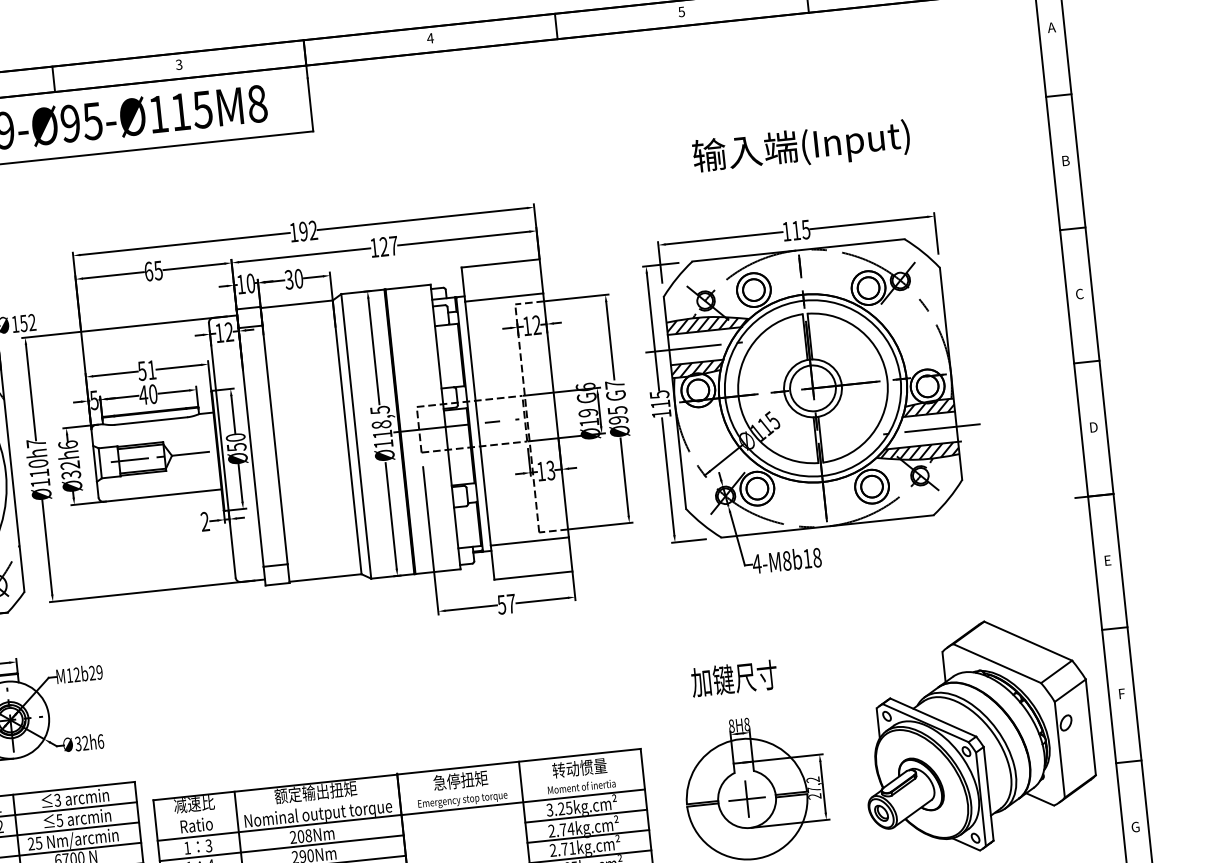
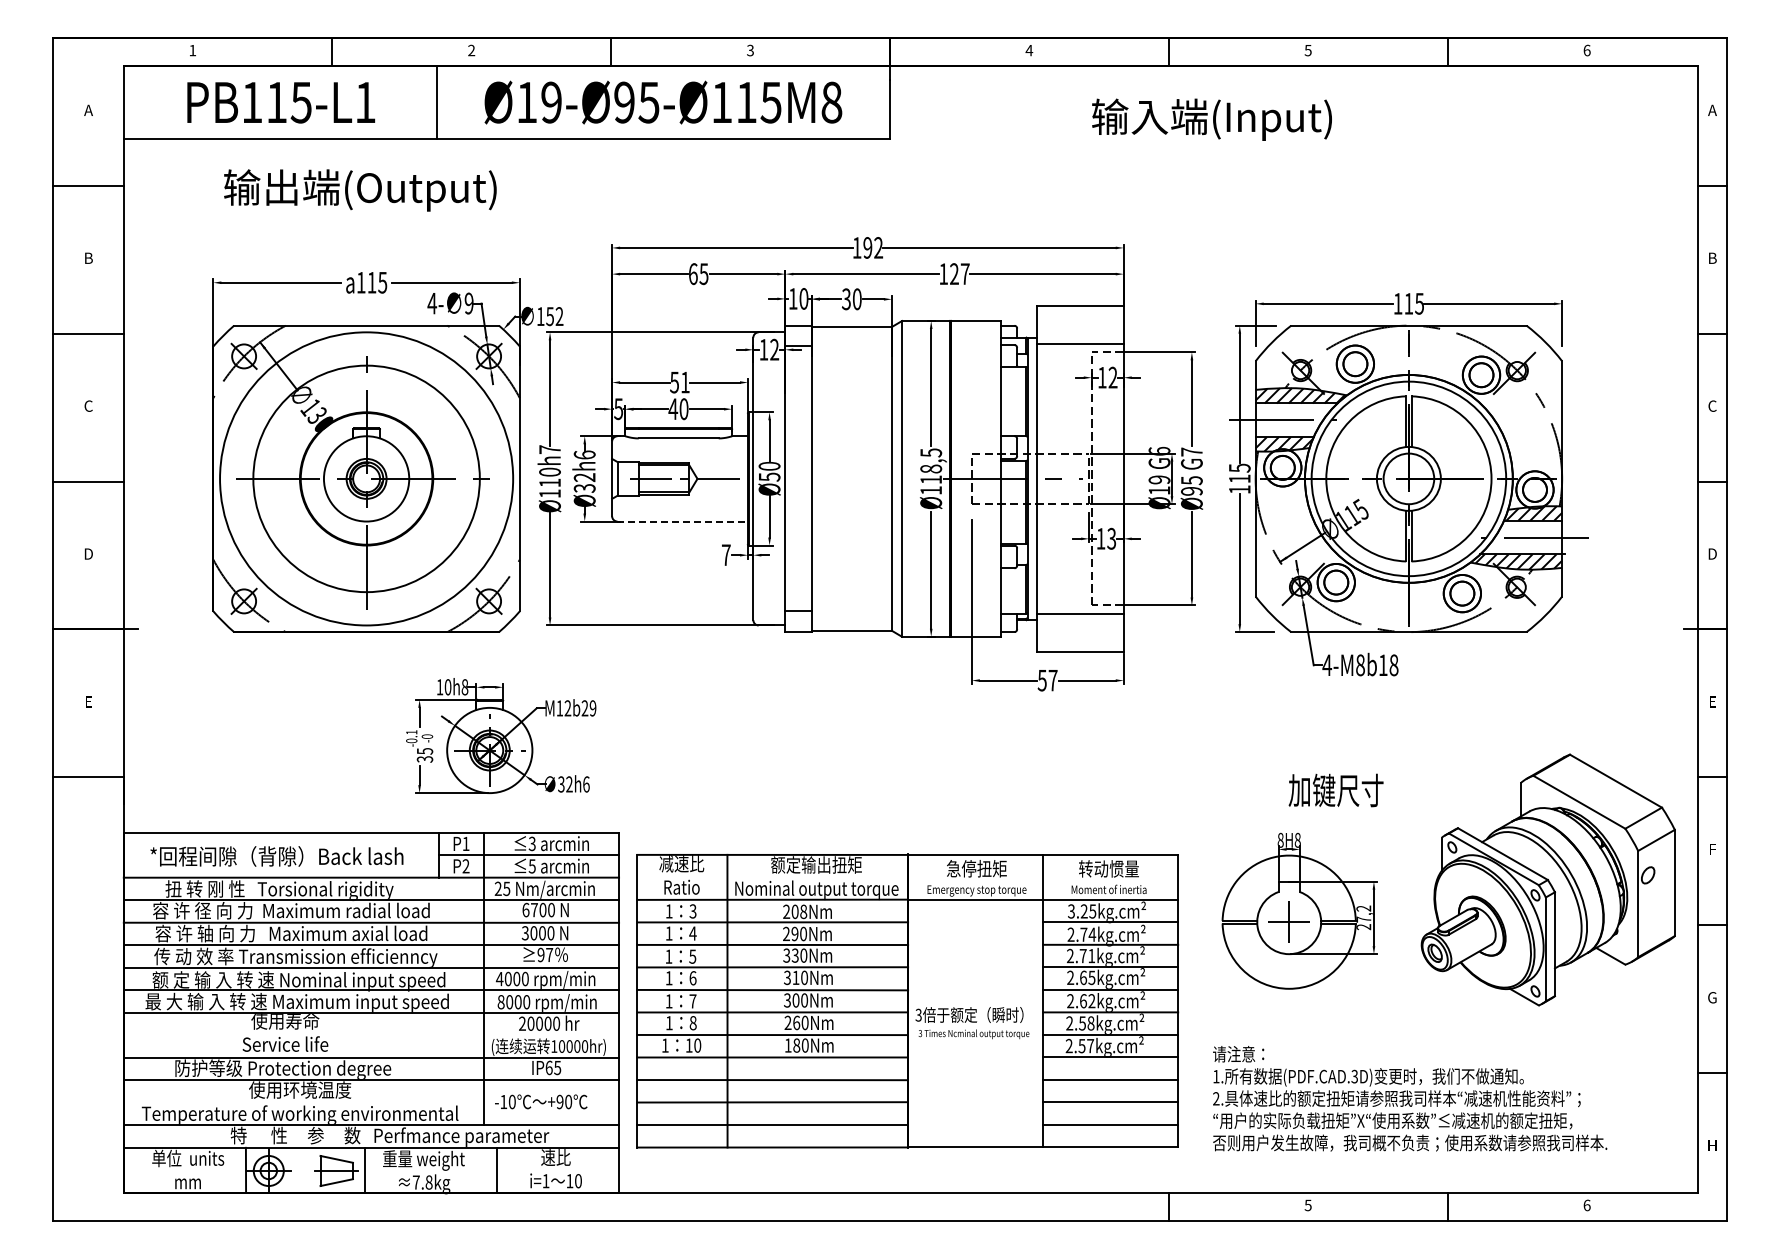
text: (801, 147) -> (1211, 119), moved
line: (163, 495) -> (683, 521), solid -> dashed
text: (204, 521) -> (725, 554), 2 -> 7
text: (733, 678) -> (1335, 790), moved

